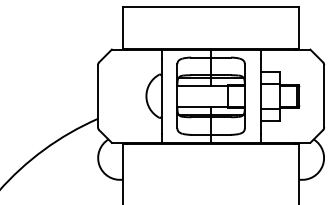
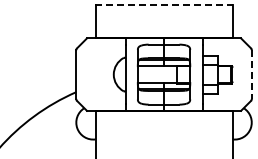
line: (211, 7) -> (164, 5), solid -> dashed
line: (323, 97) -> (251, 75), solid -> dashed

